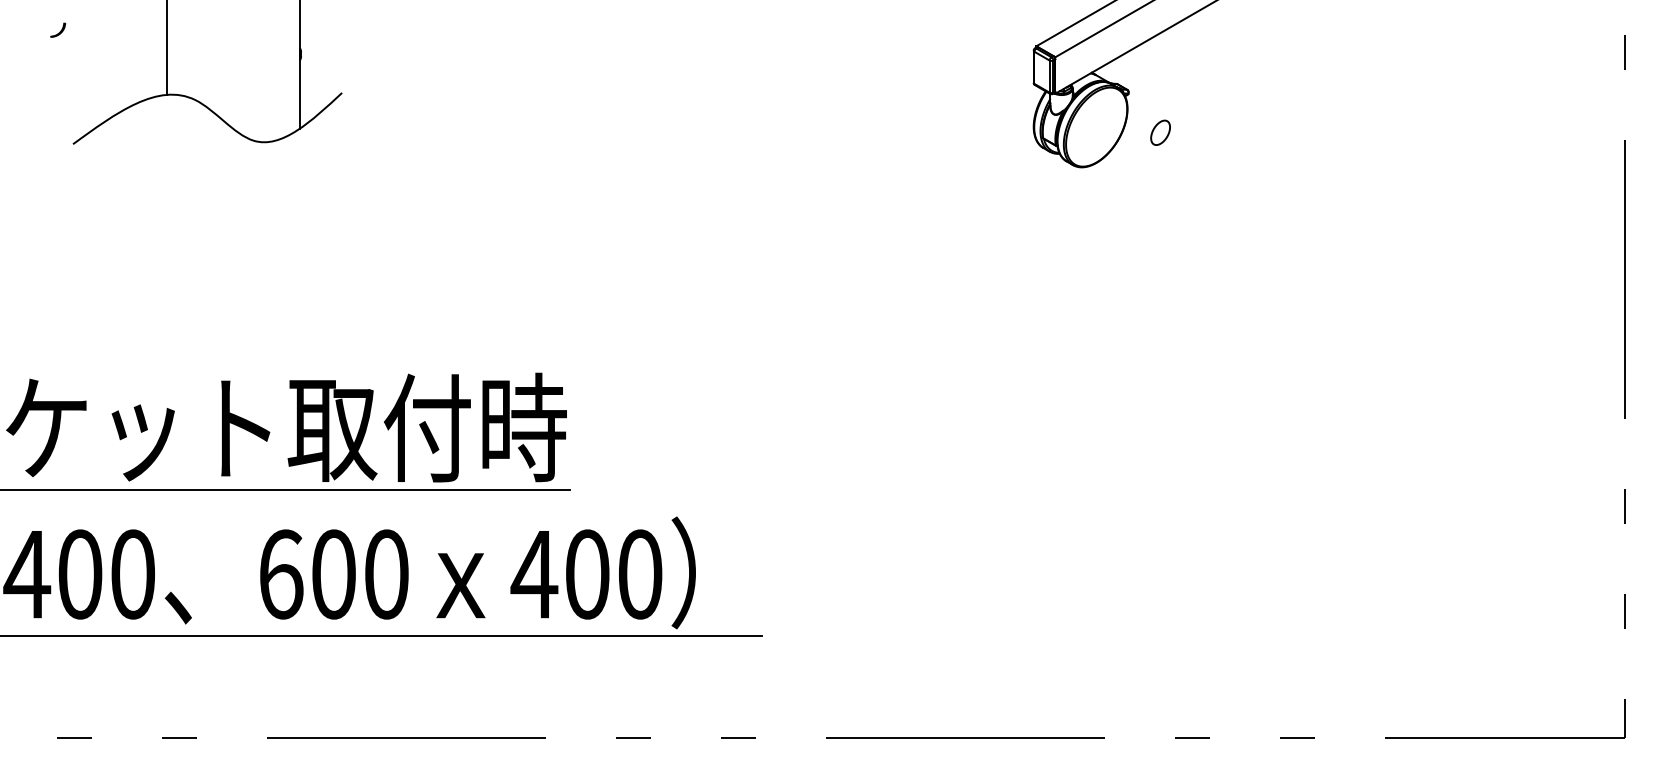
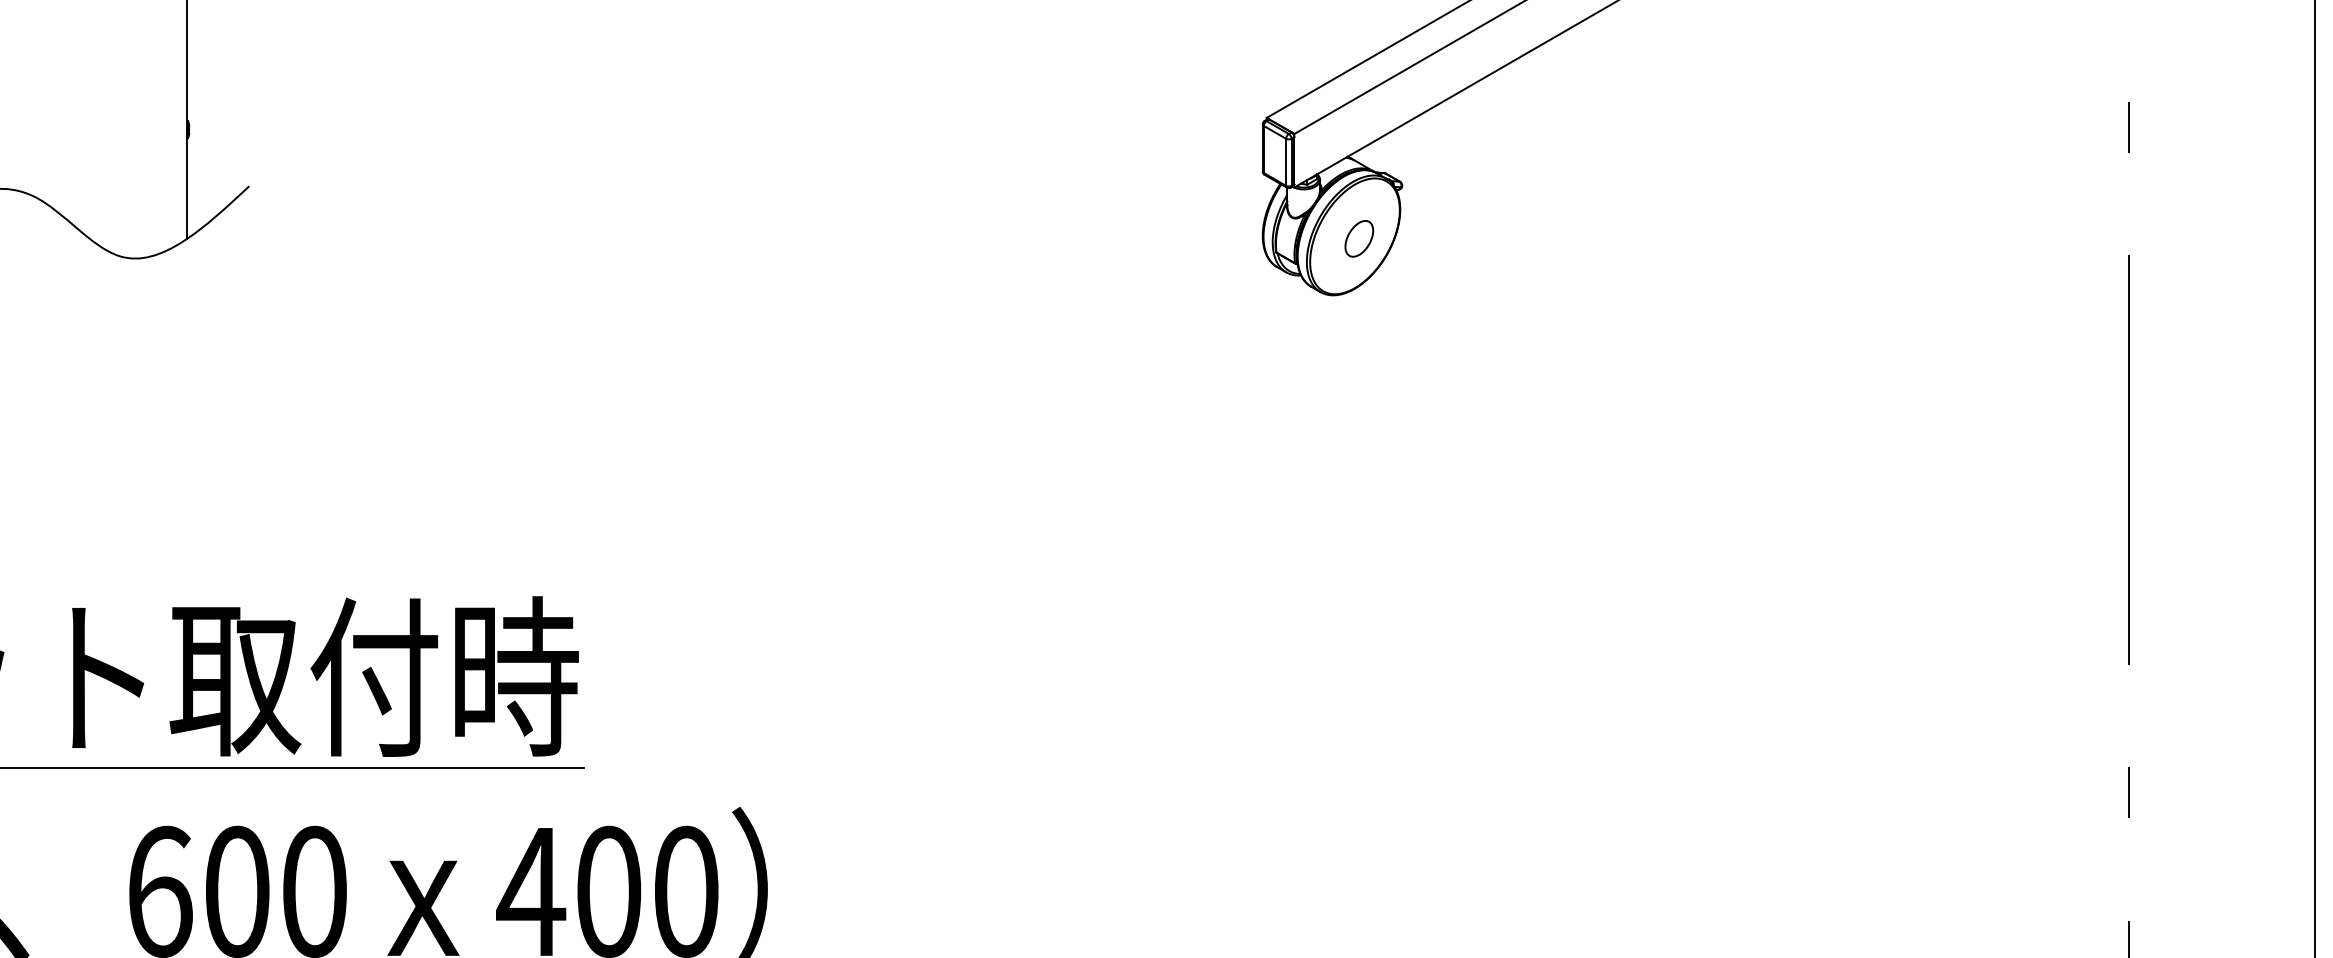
part: (1160, 132) -> (1359, 238), moved

